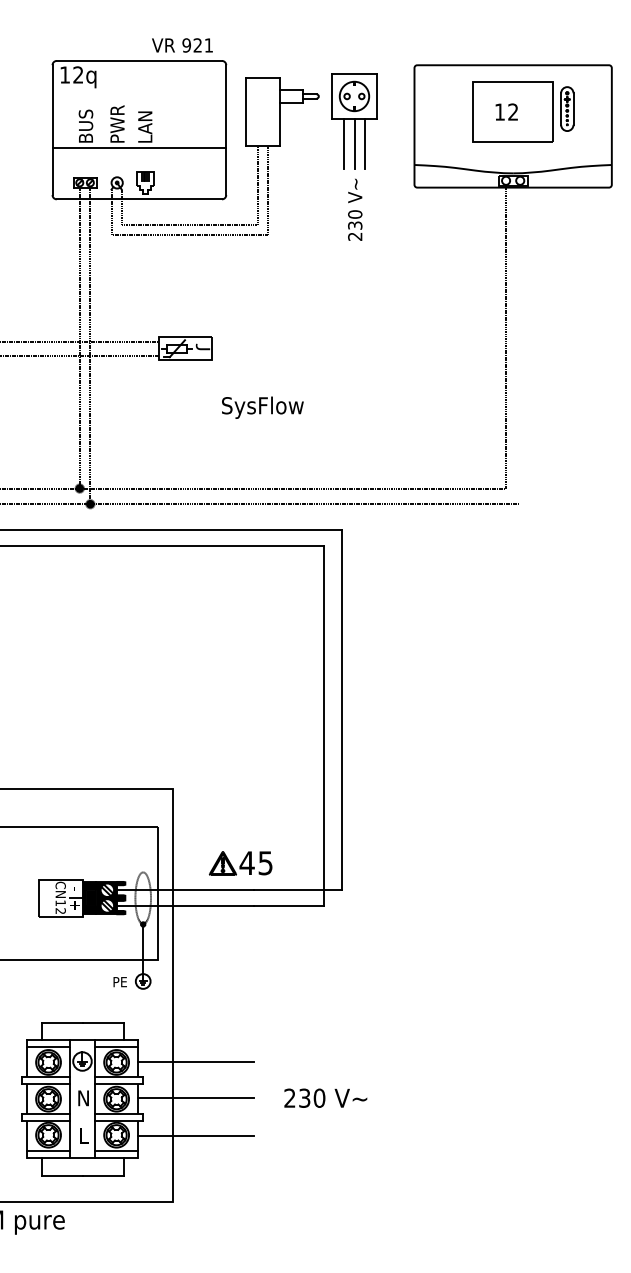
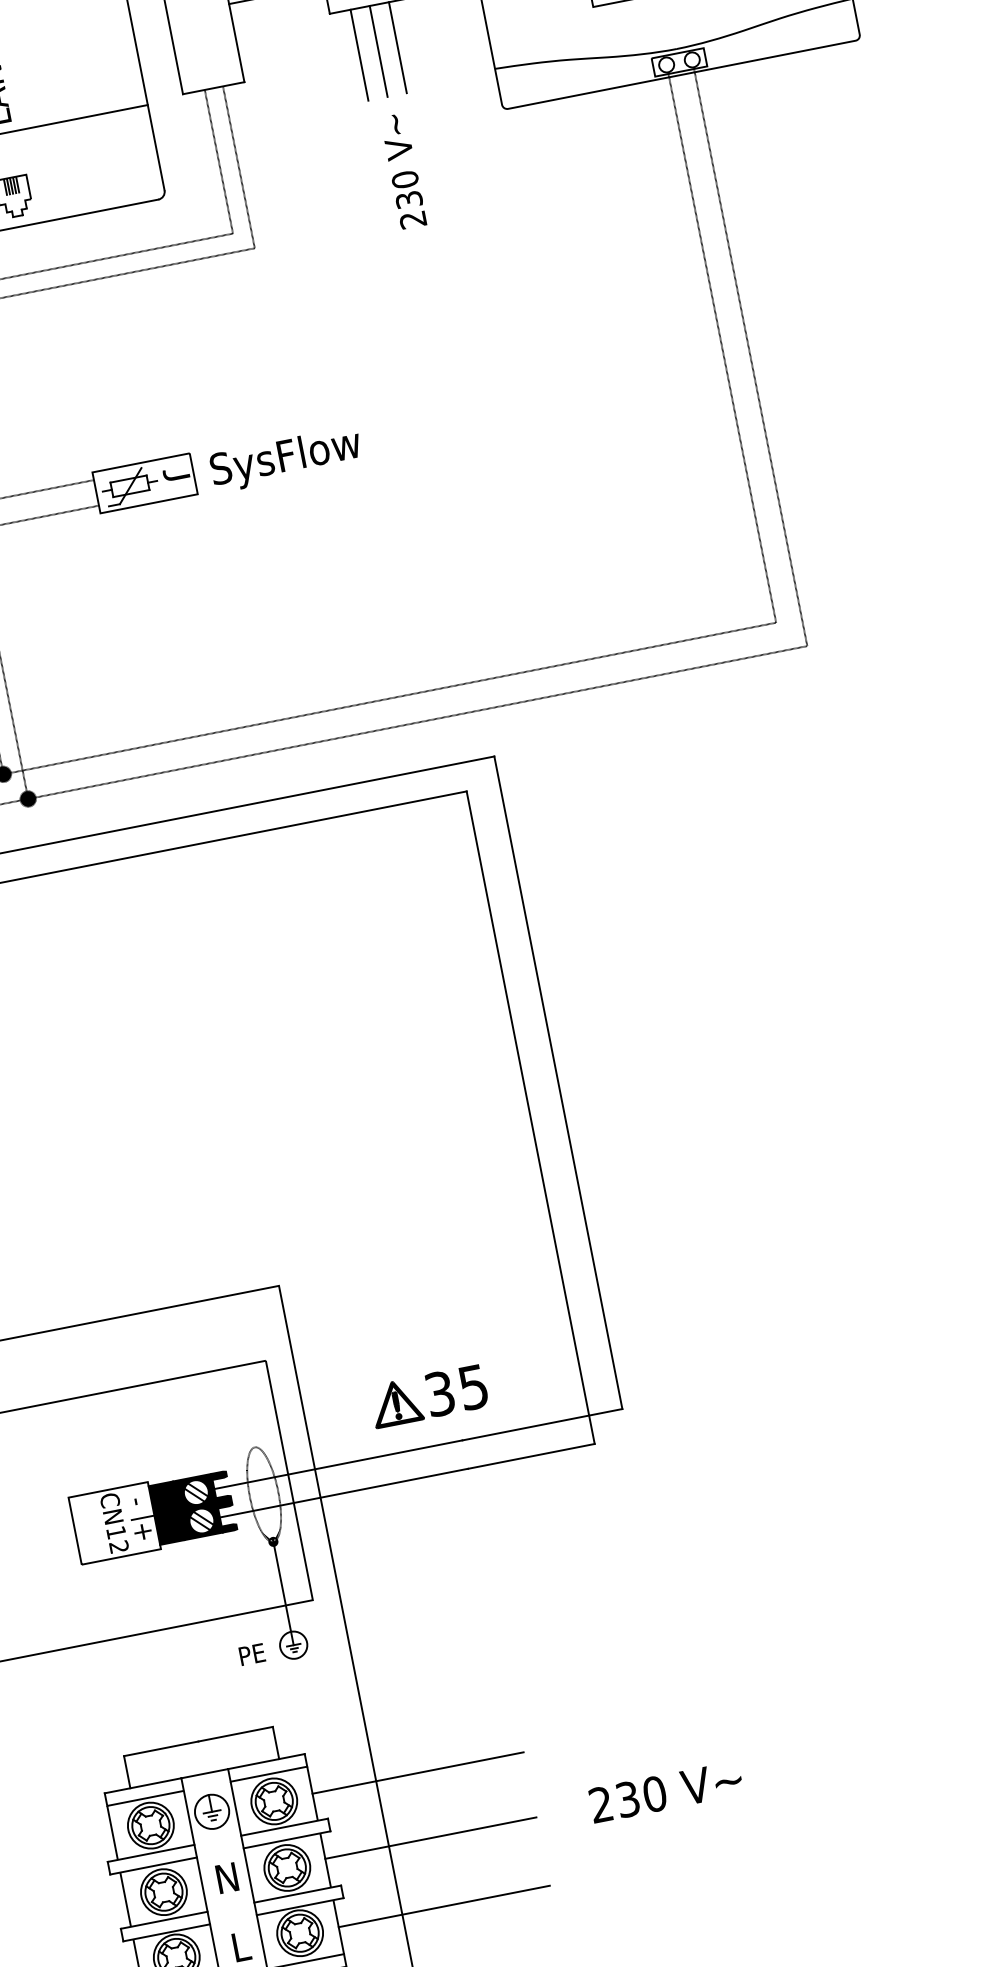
line: (520, 344) -> (750, 356), added
text: (262, 407) -> (285, 459), moved
text: (246, 863) -> (438, 1394), 45 -> 35

